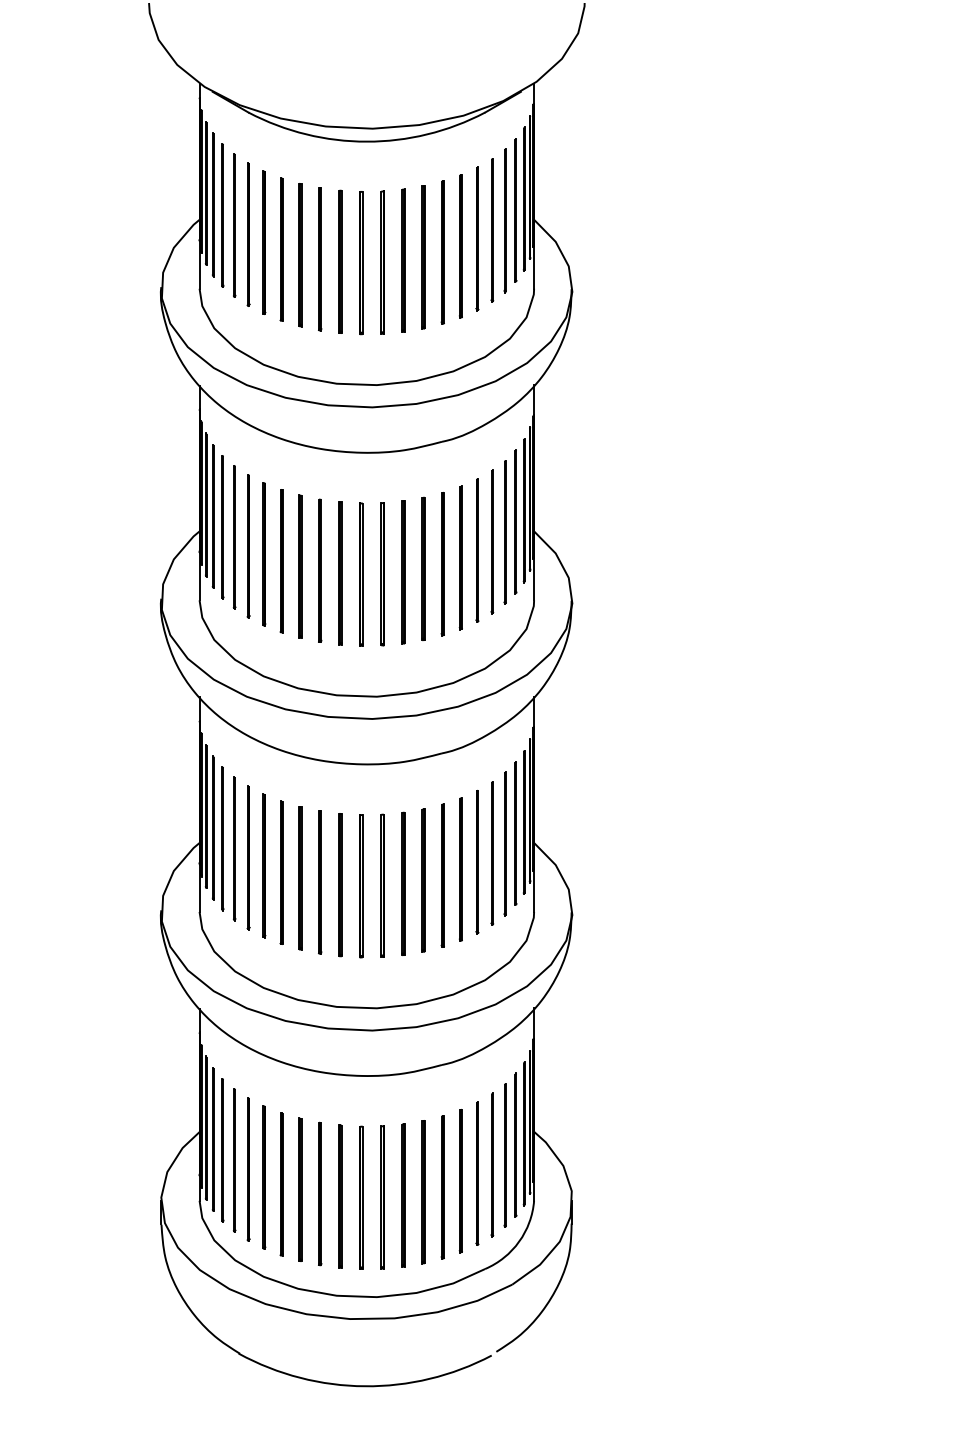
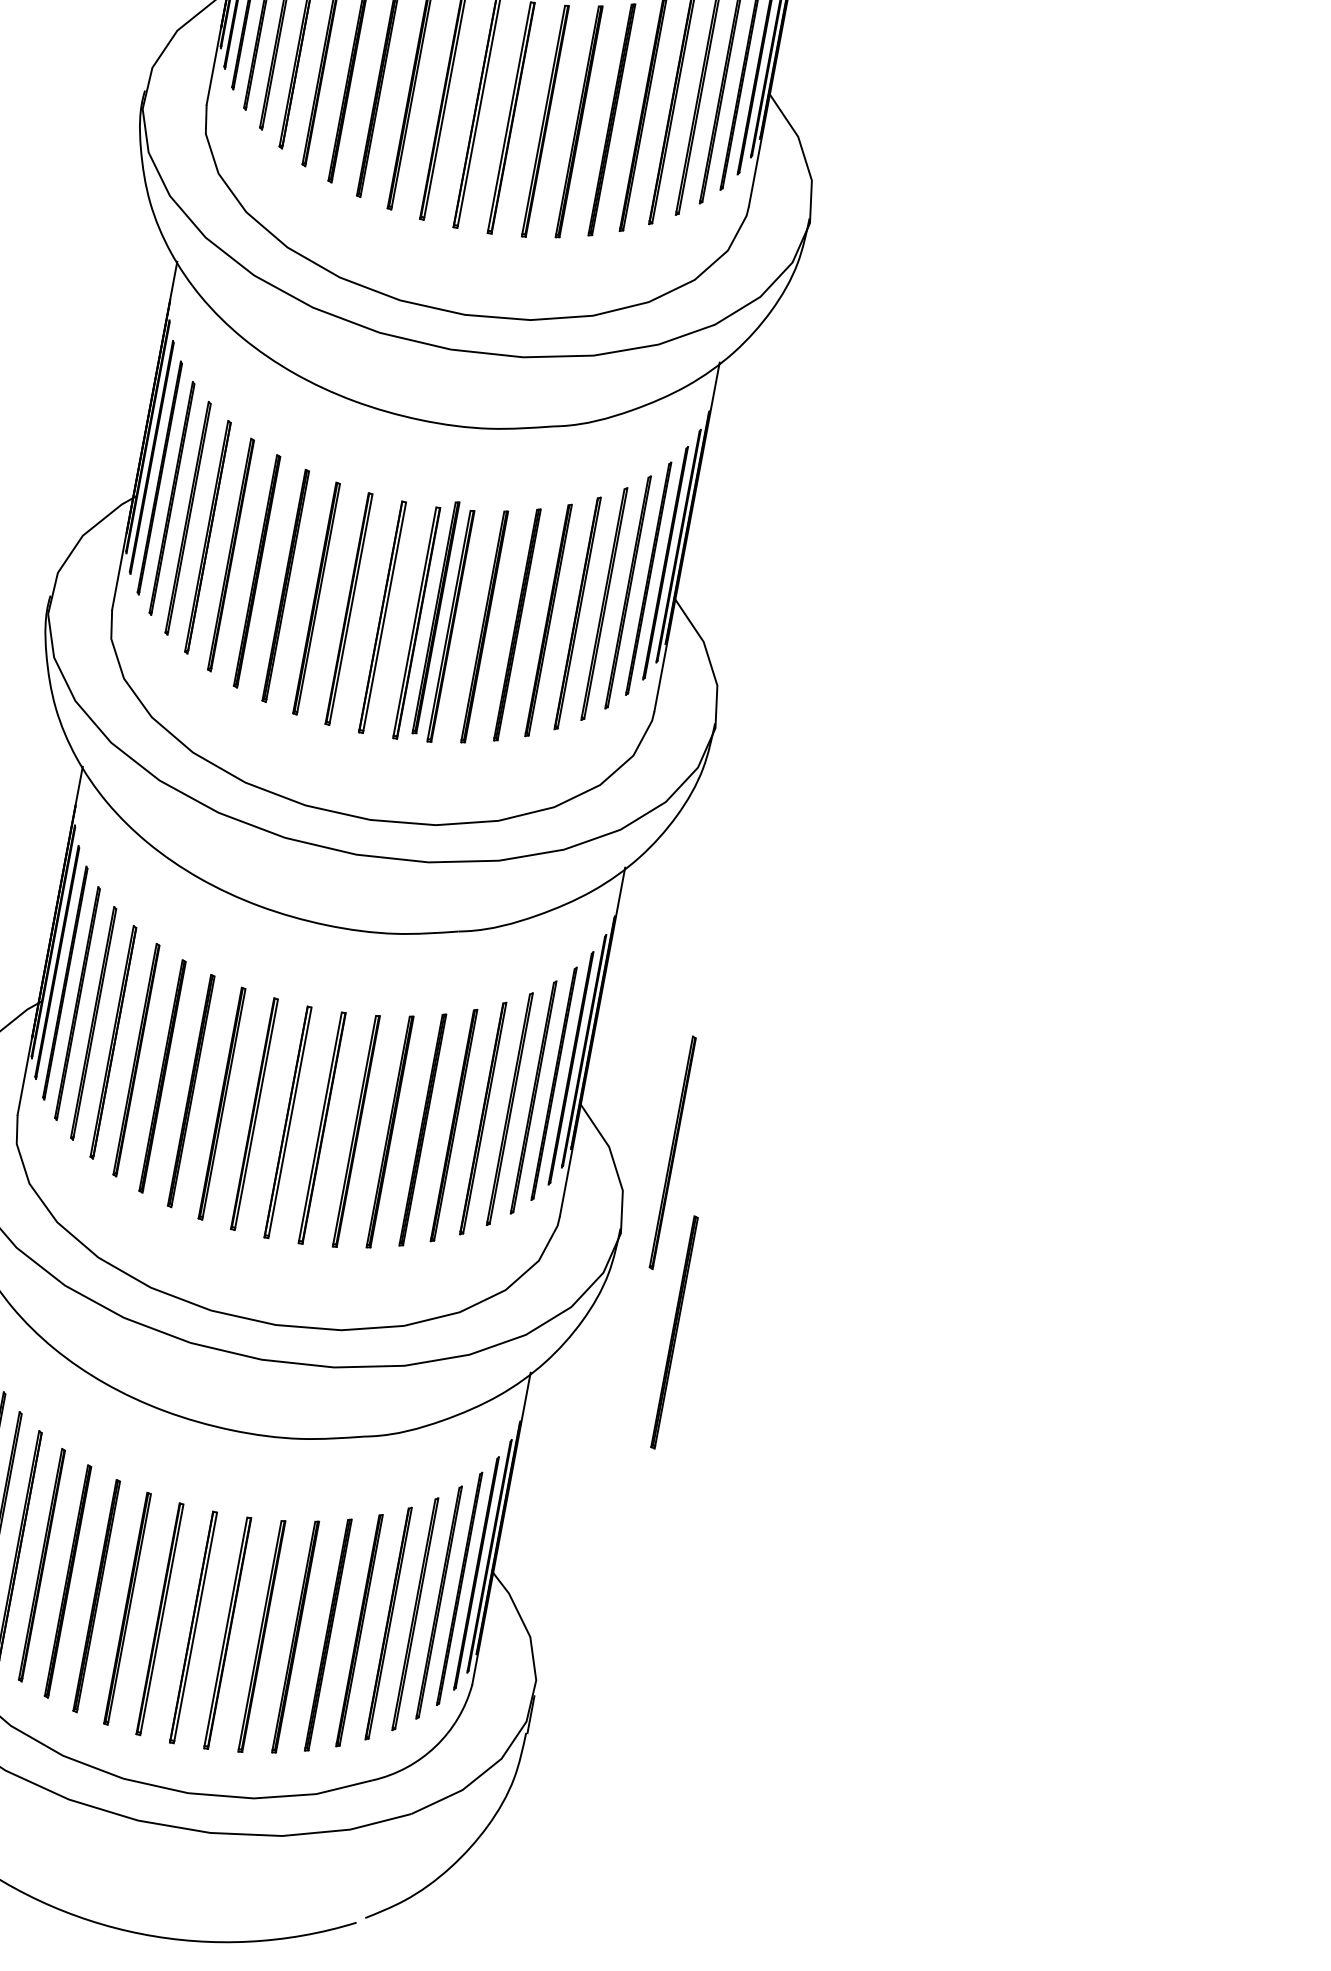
line: (393, 568) -> (436, 617), added
line: (594, 861) -> (673, 1153), added
line: (615, 968) -> (674, 1332), added

